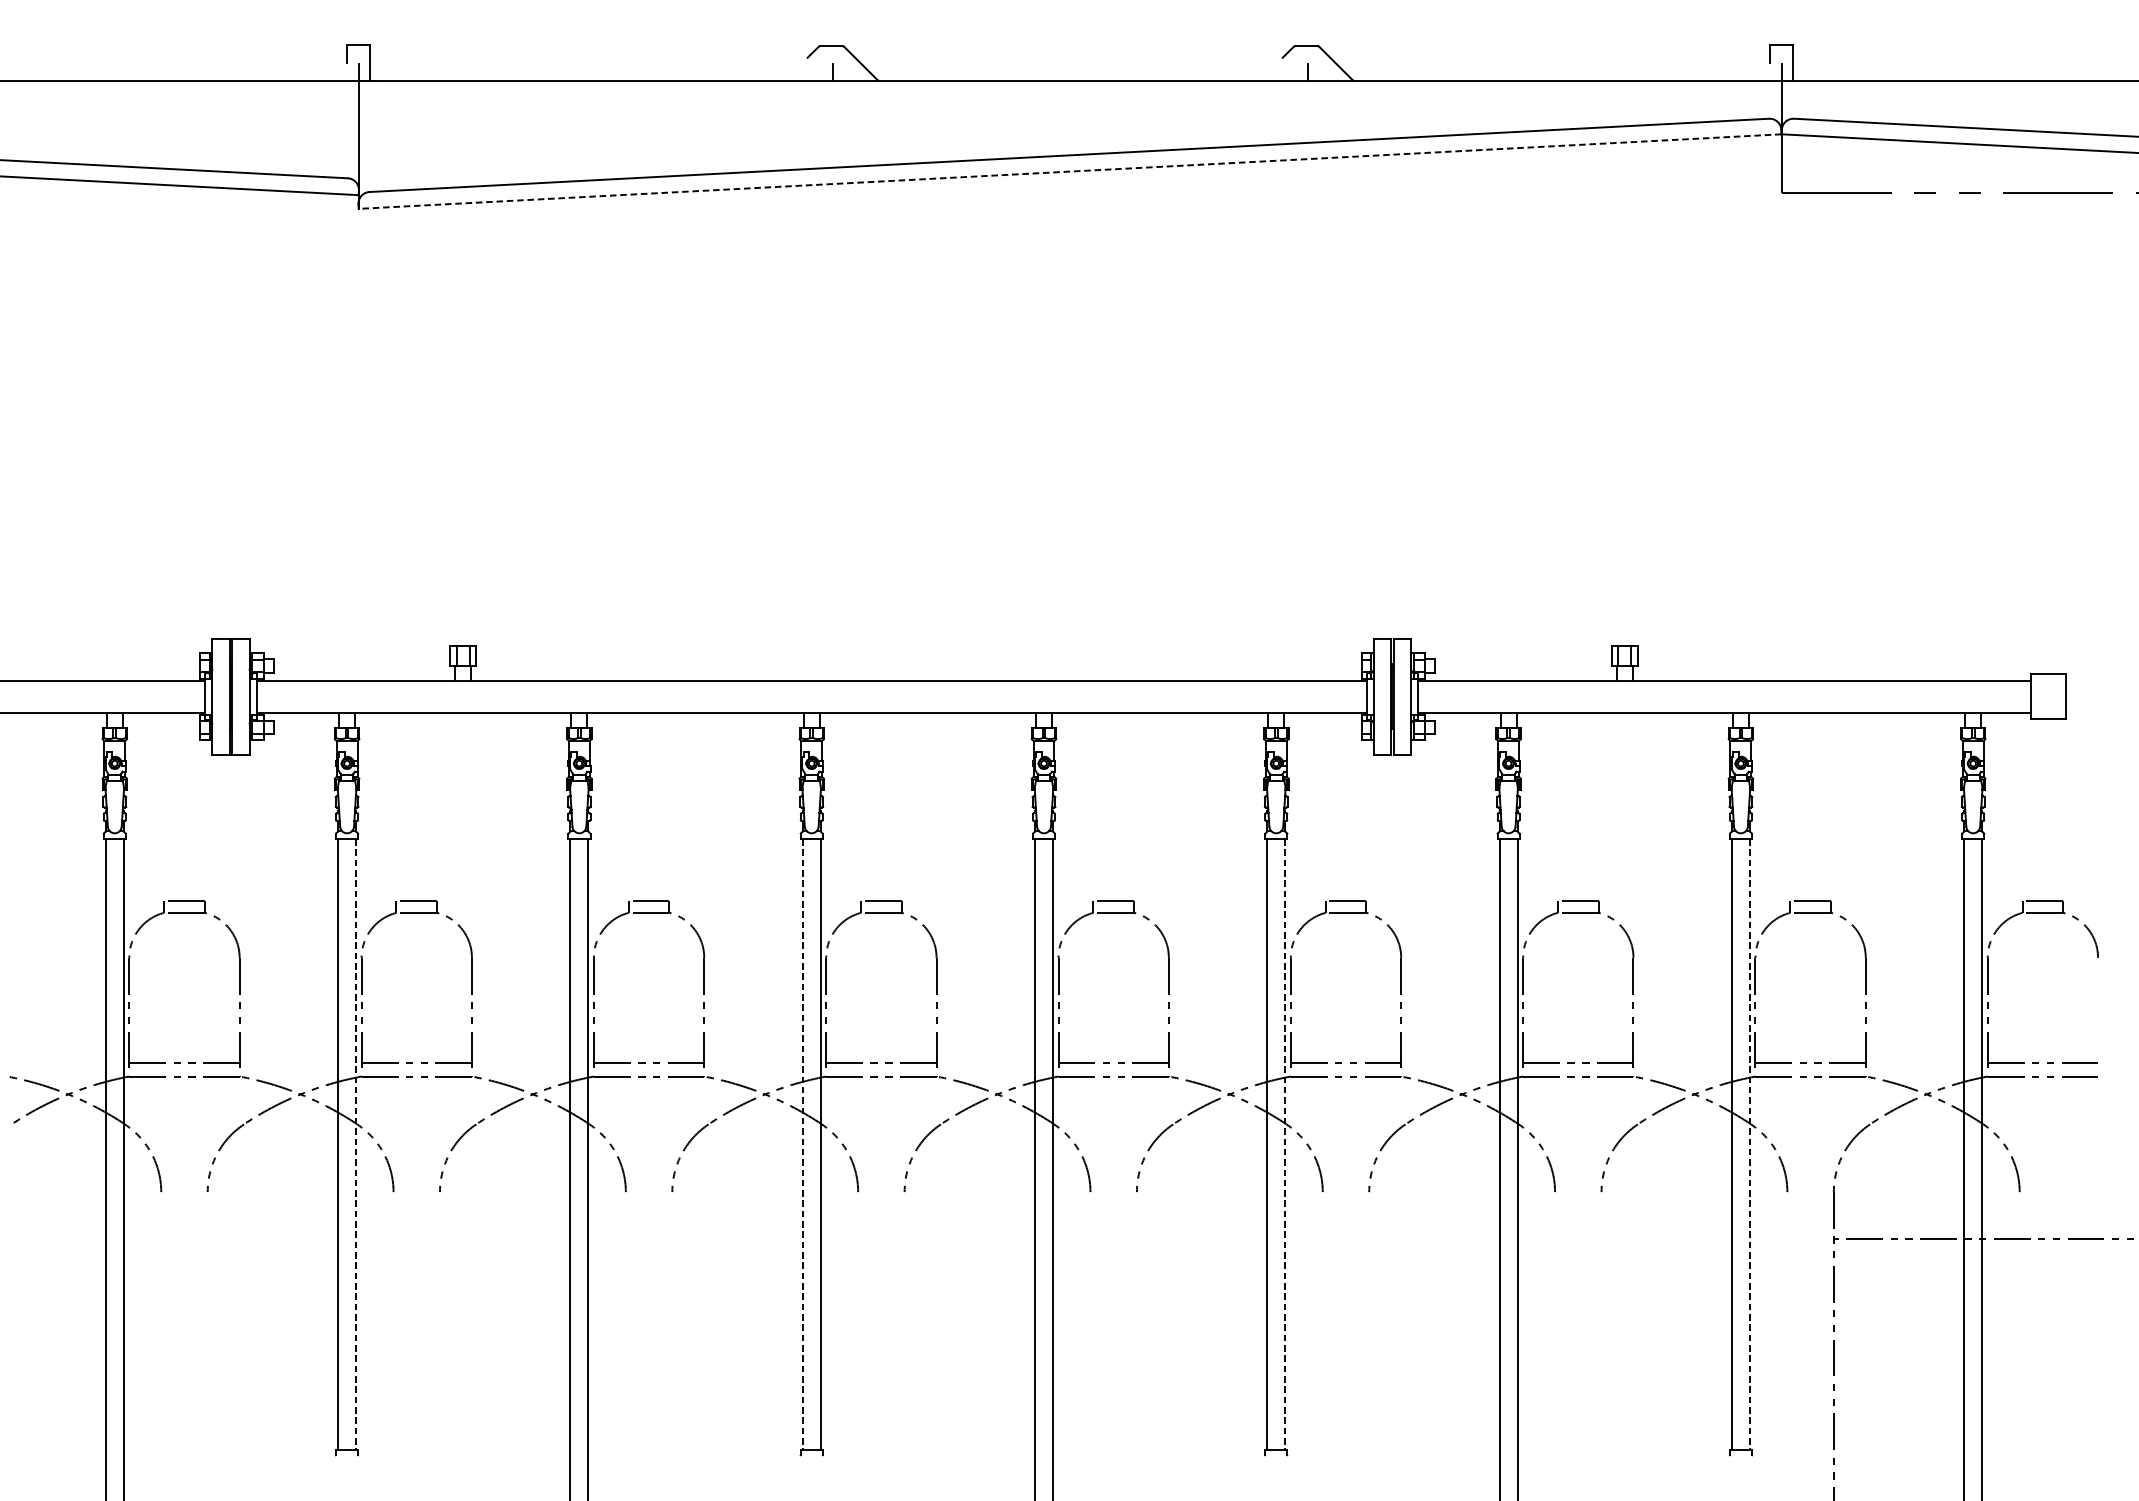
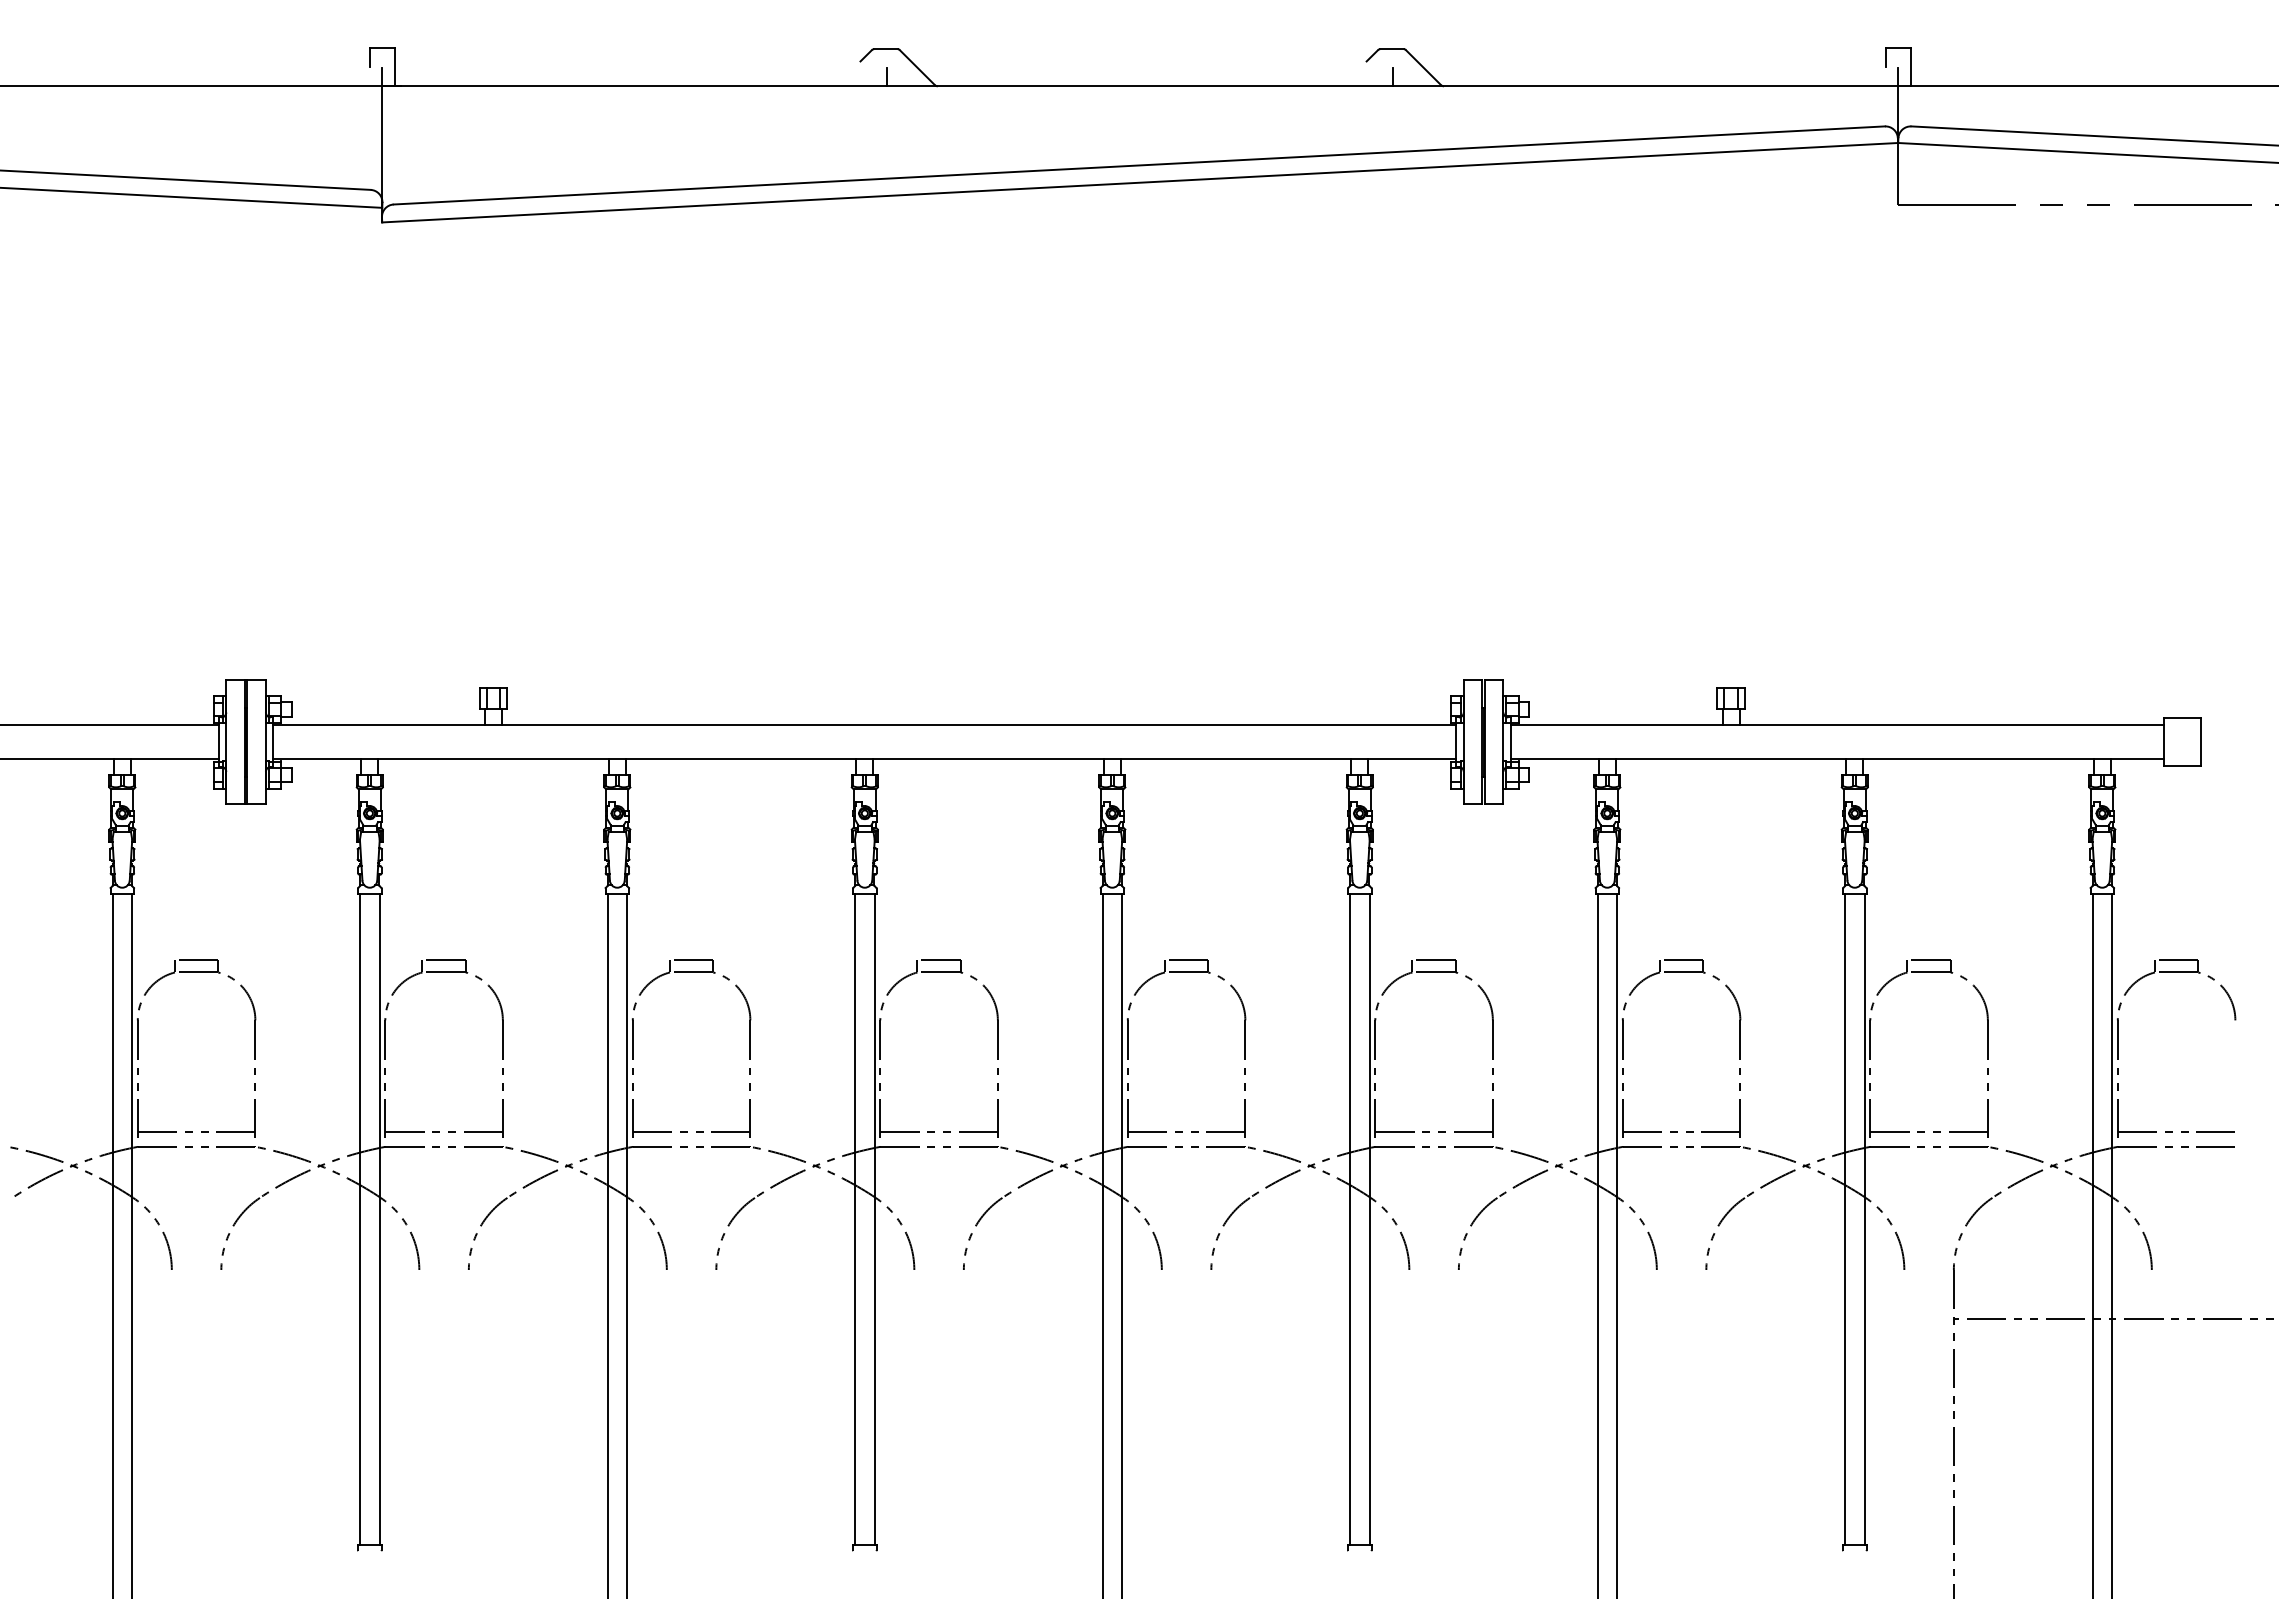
line: (1069, 171) -> (1139, 182), dashed -> solid
line: (356, 1144) -> (379, 1219), dashed -> solid
line: (802, 1144) -> (855, 1219), dashed -> solid
line: (1285, 1144) -> (1369, 1219), dashed -> solid
line: (1749, 1144) -> (1864, 1219), dashed -> solid

